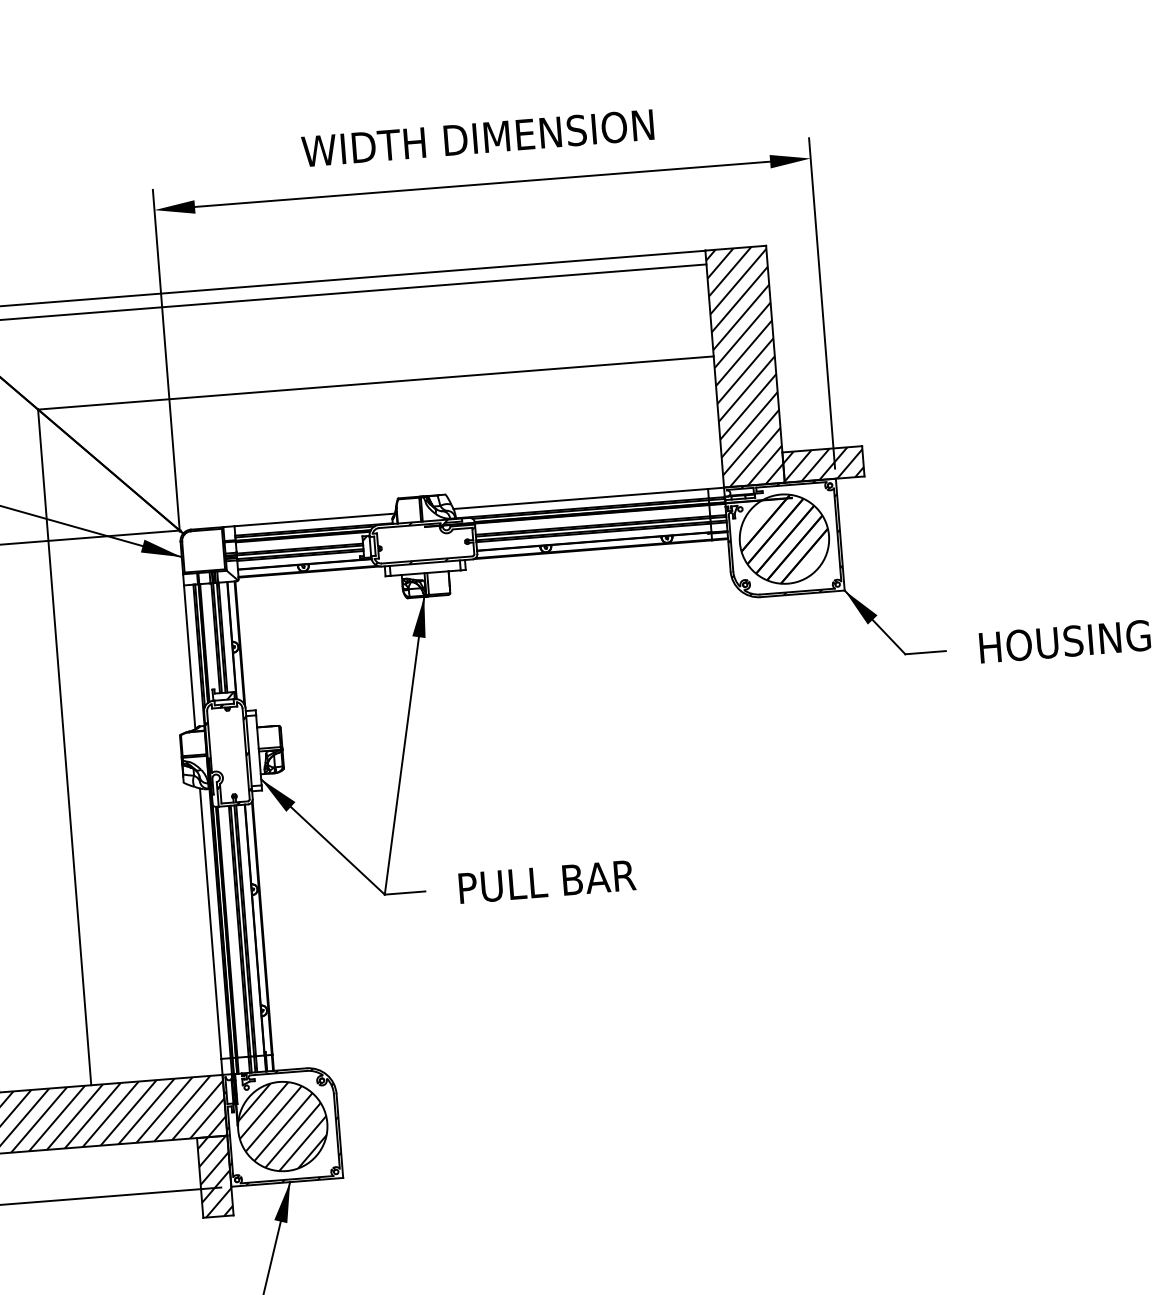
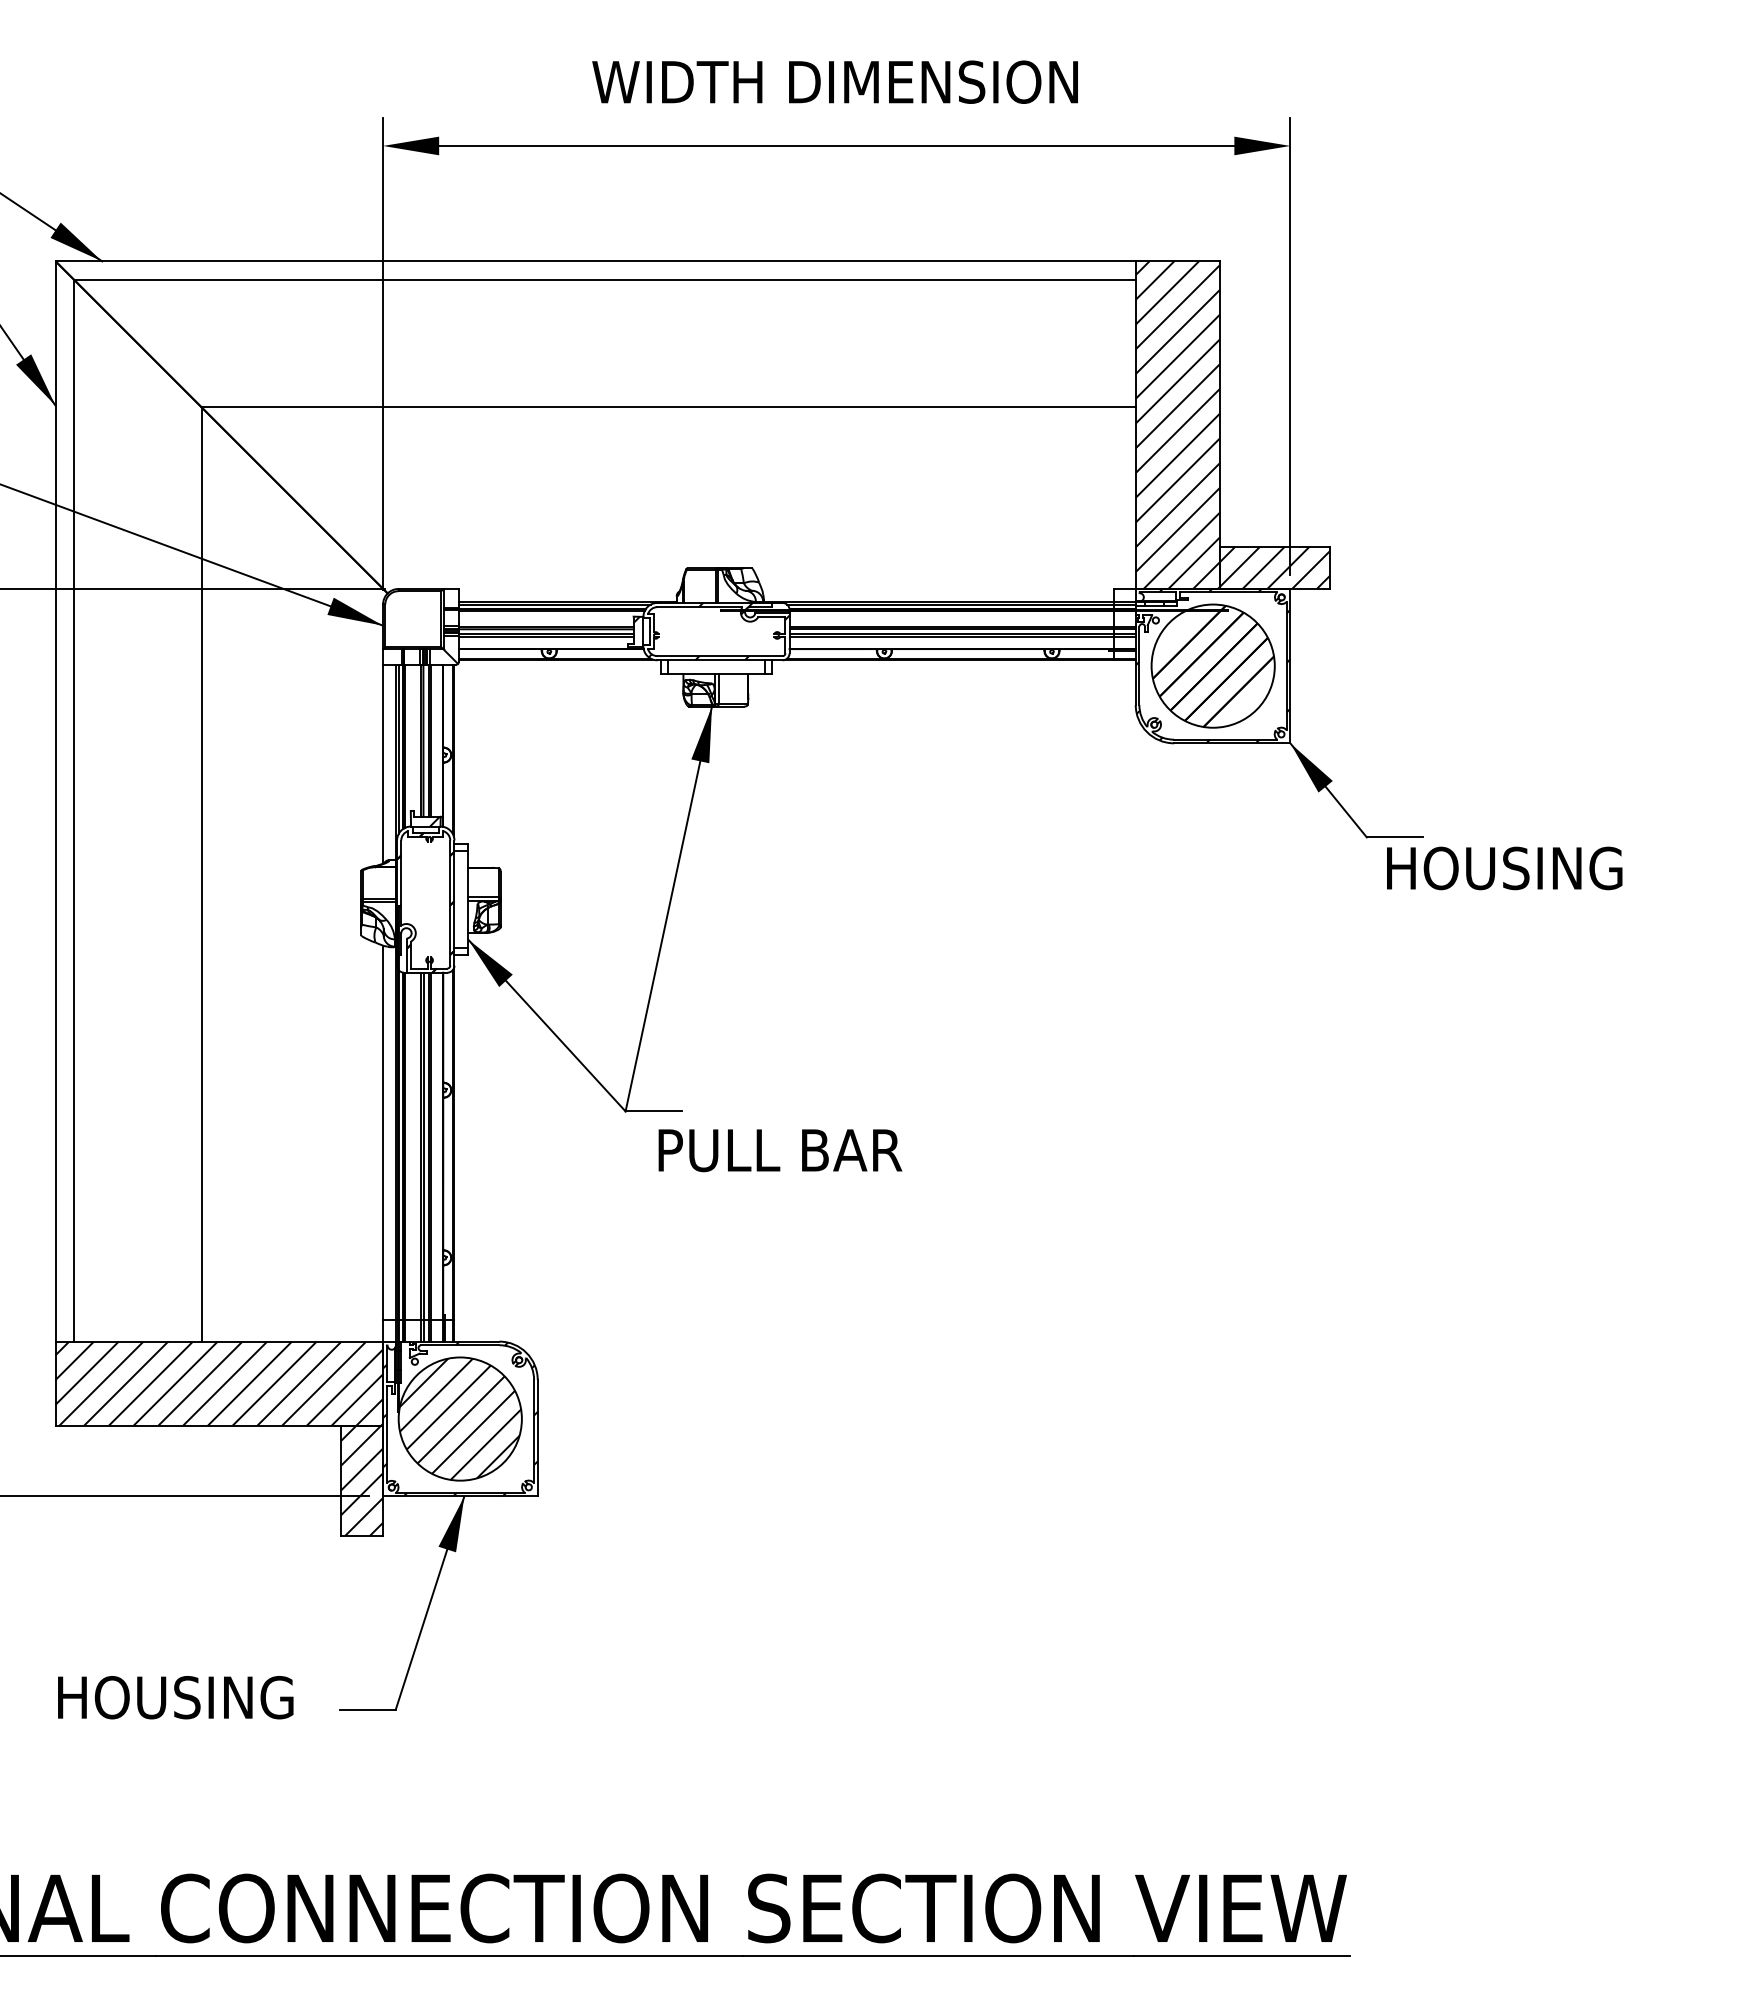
line: (580, 498) -> (937, 588), removed
line: (314, 519) -> (569, 588), removed
text: (1064, 641) -> (1504, 868), moved
text: (547, 881) -> (780, 1150), moved

